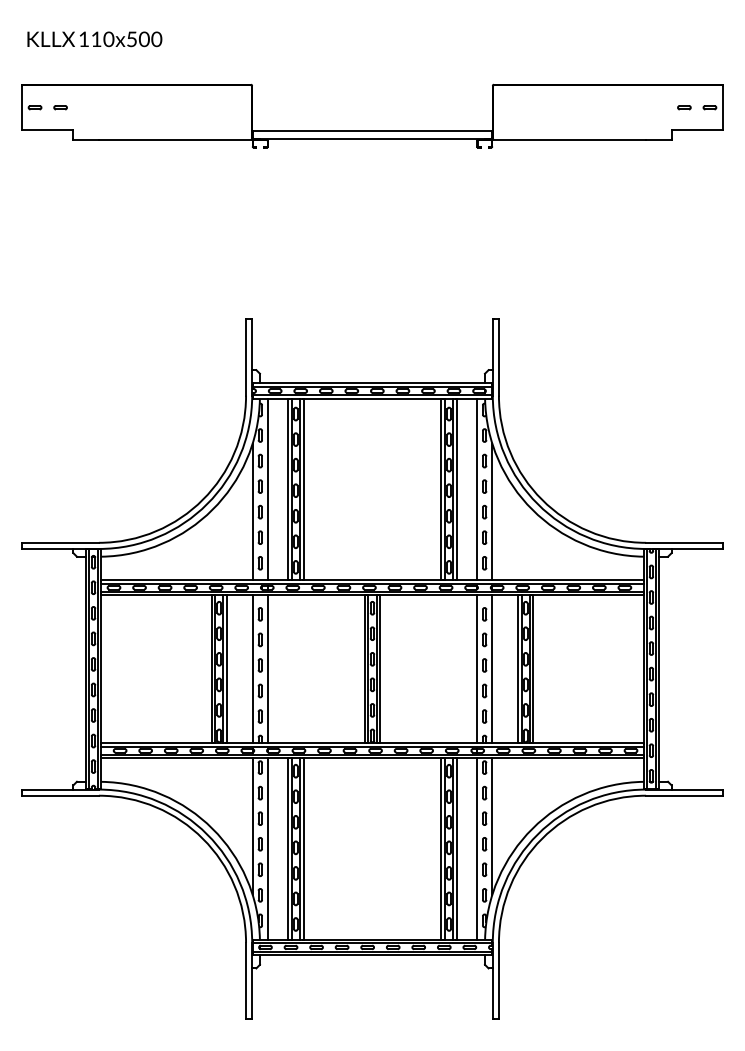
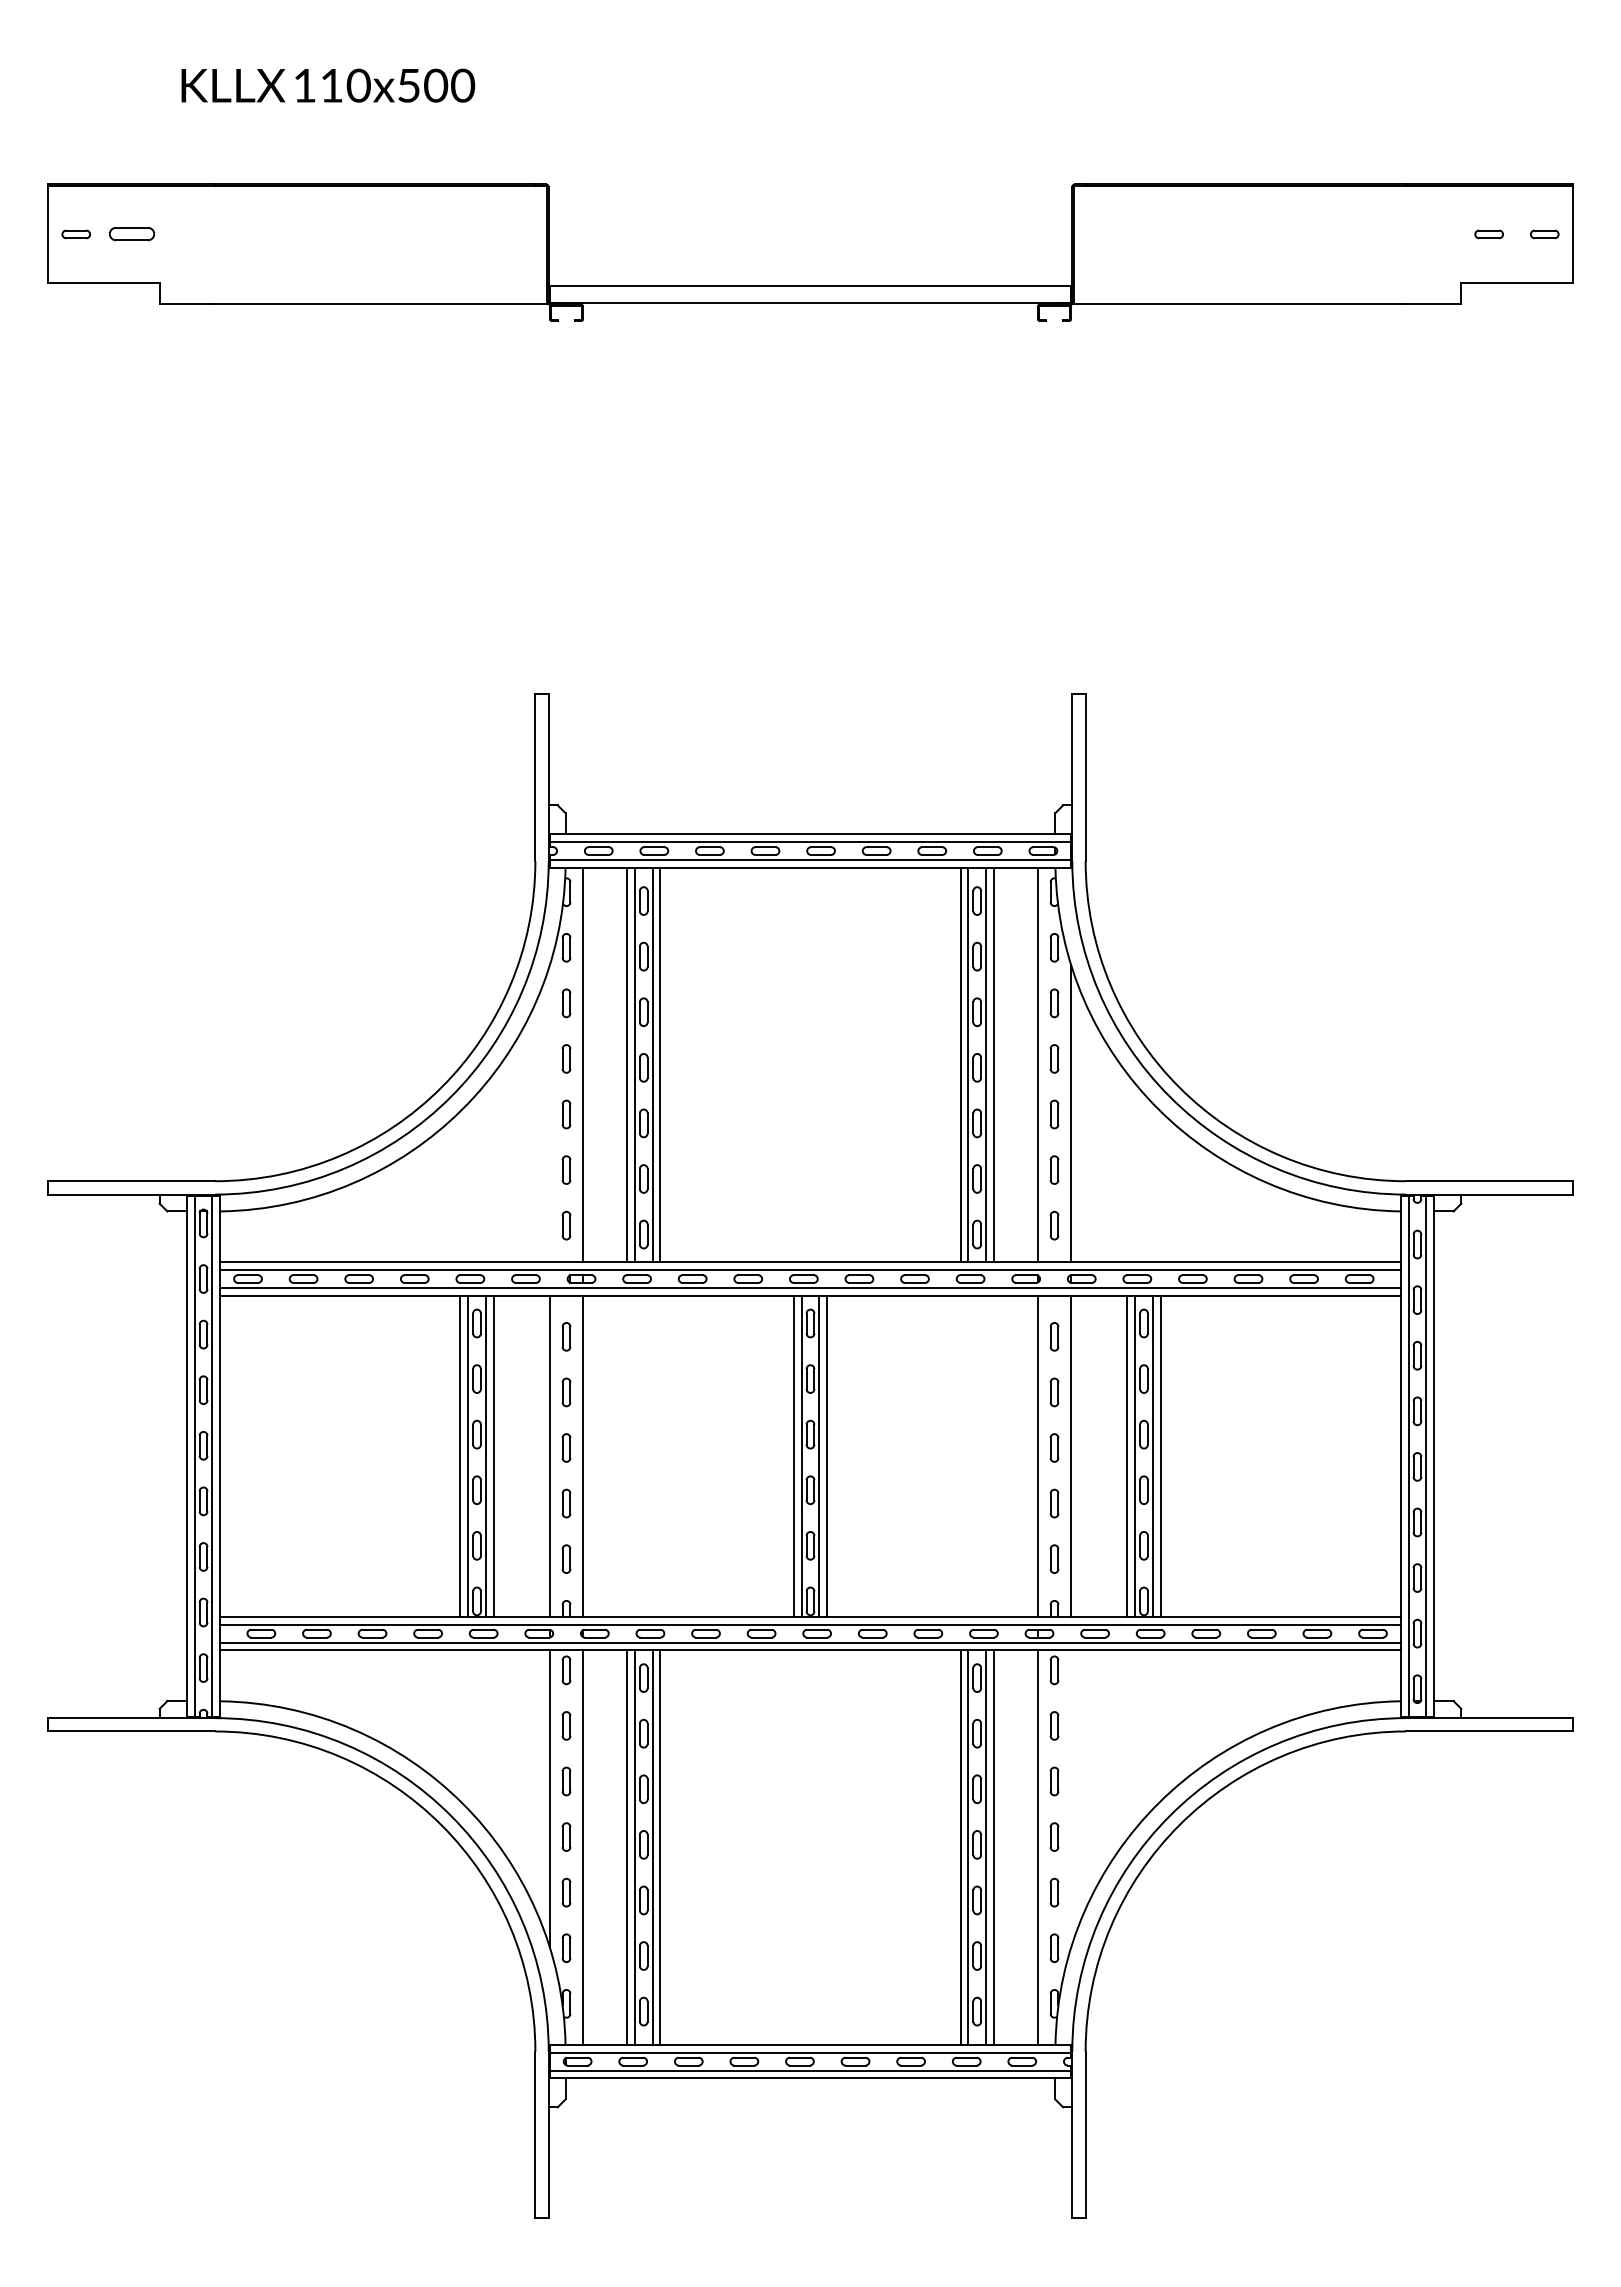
text: (94, 39) -> (327, 86), moved
part: (60, 107) -> (131, 233), size x1.6
line: (252, 511) -> (549, 1113), removed
line: (492, 826) -> (1071, 1798), removed

